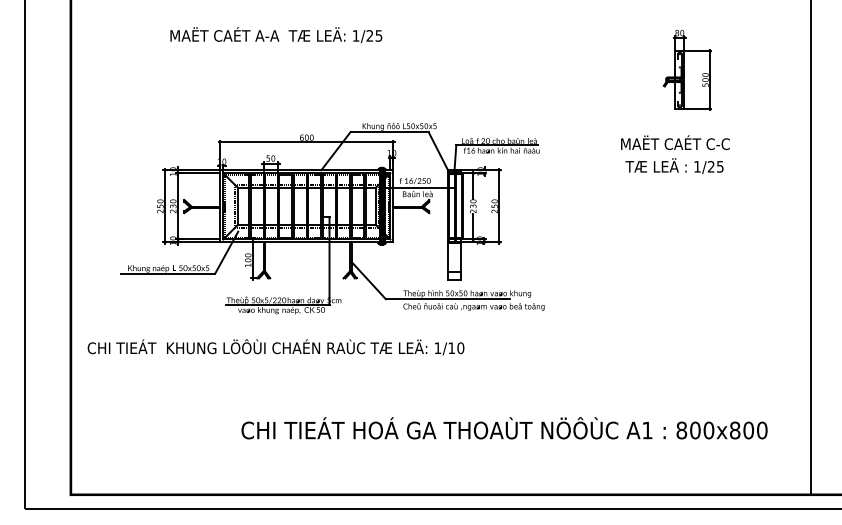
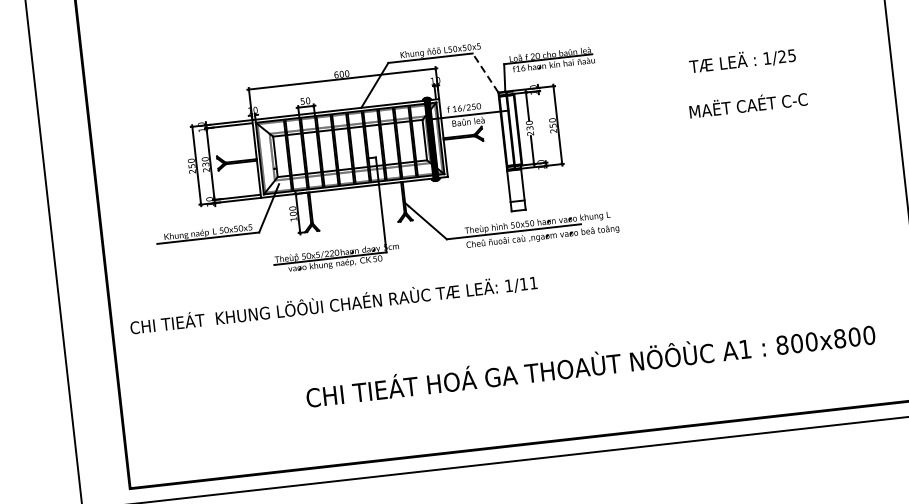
text: (675, 142) -> (748, 103), moved
line: (438, 150) -> (485, 72), solid -> dashed
text: (460, 348) -> (533, 283), 1/10 -> 1/11

